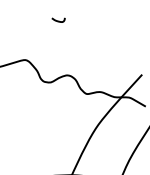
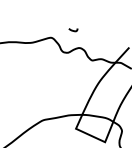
curve: (58, 20) -> (73, 30), moved

